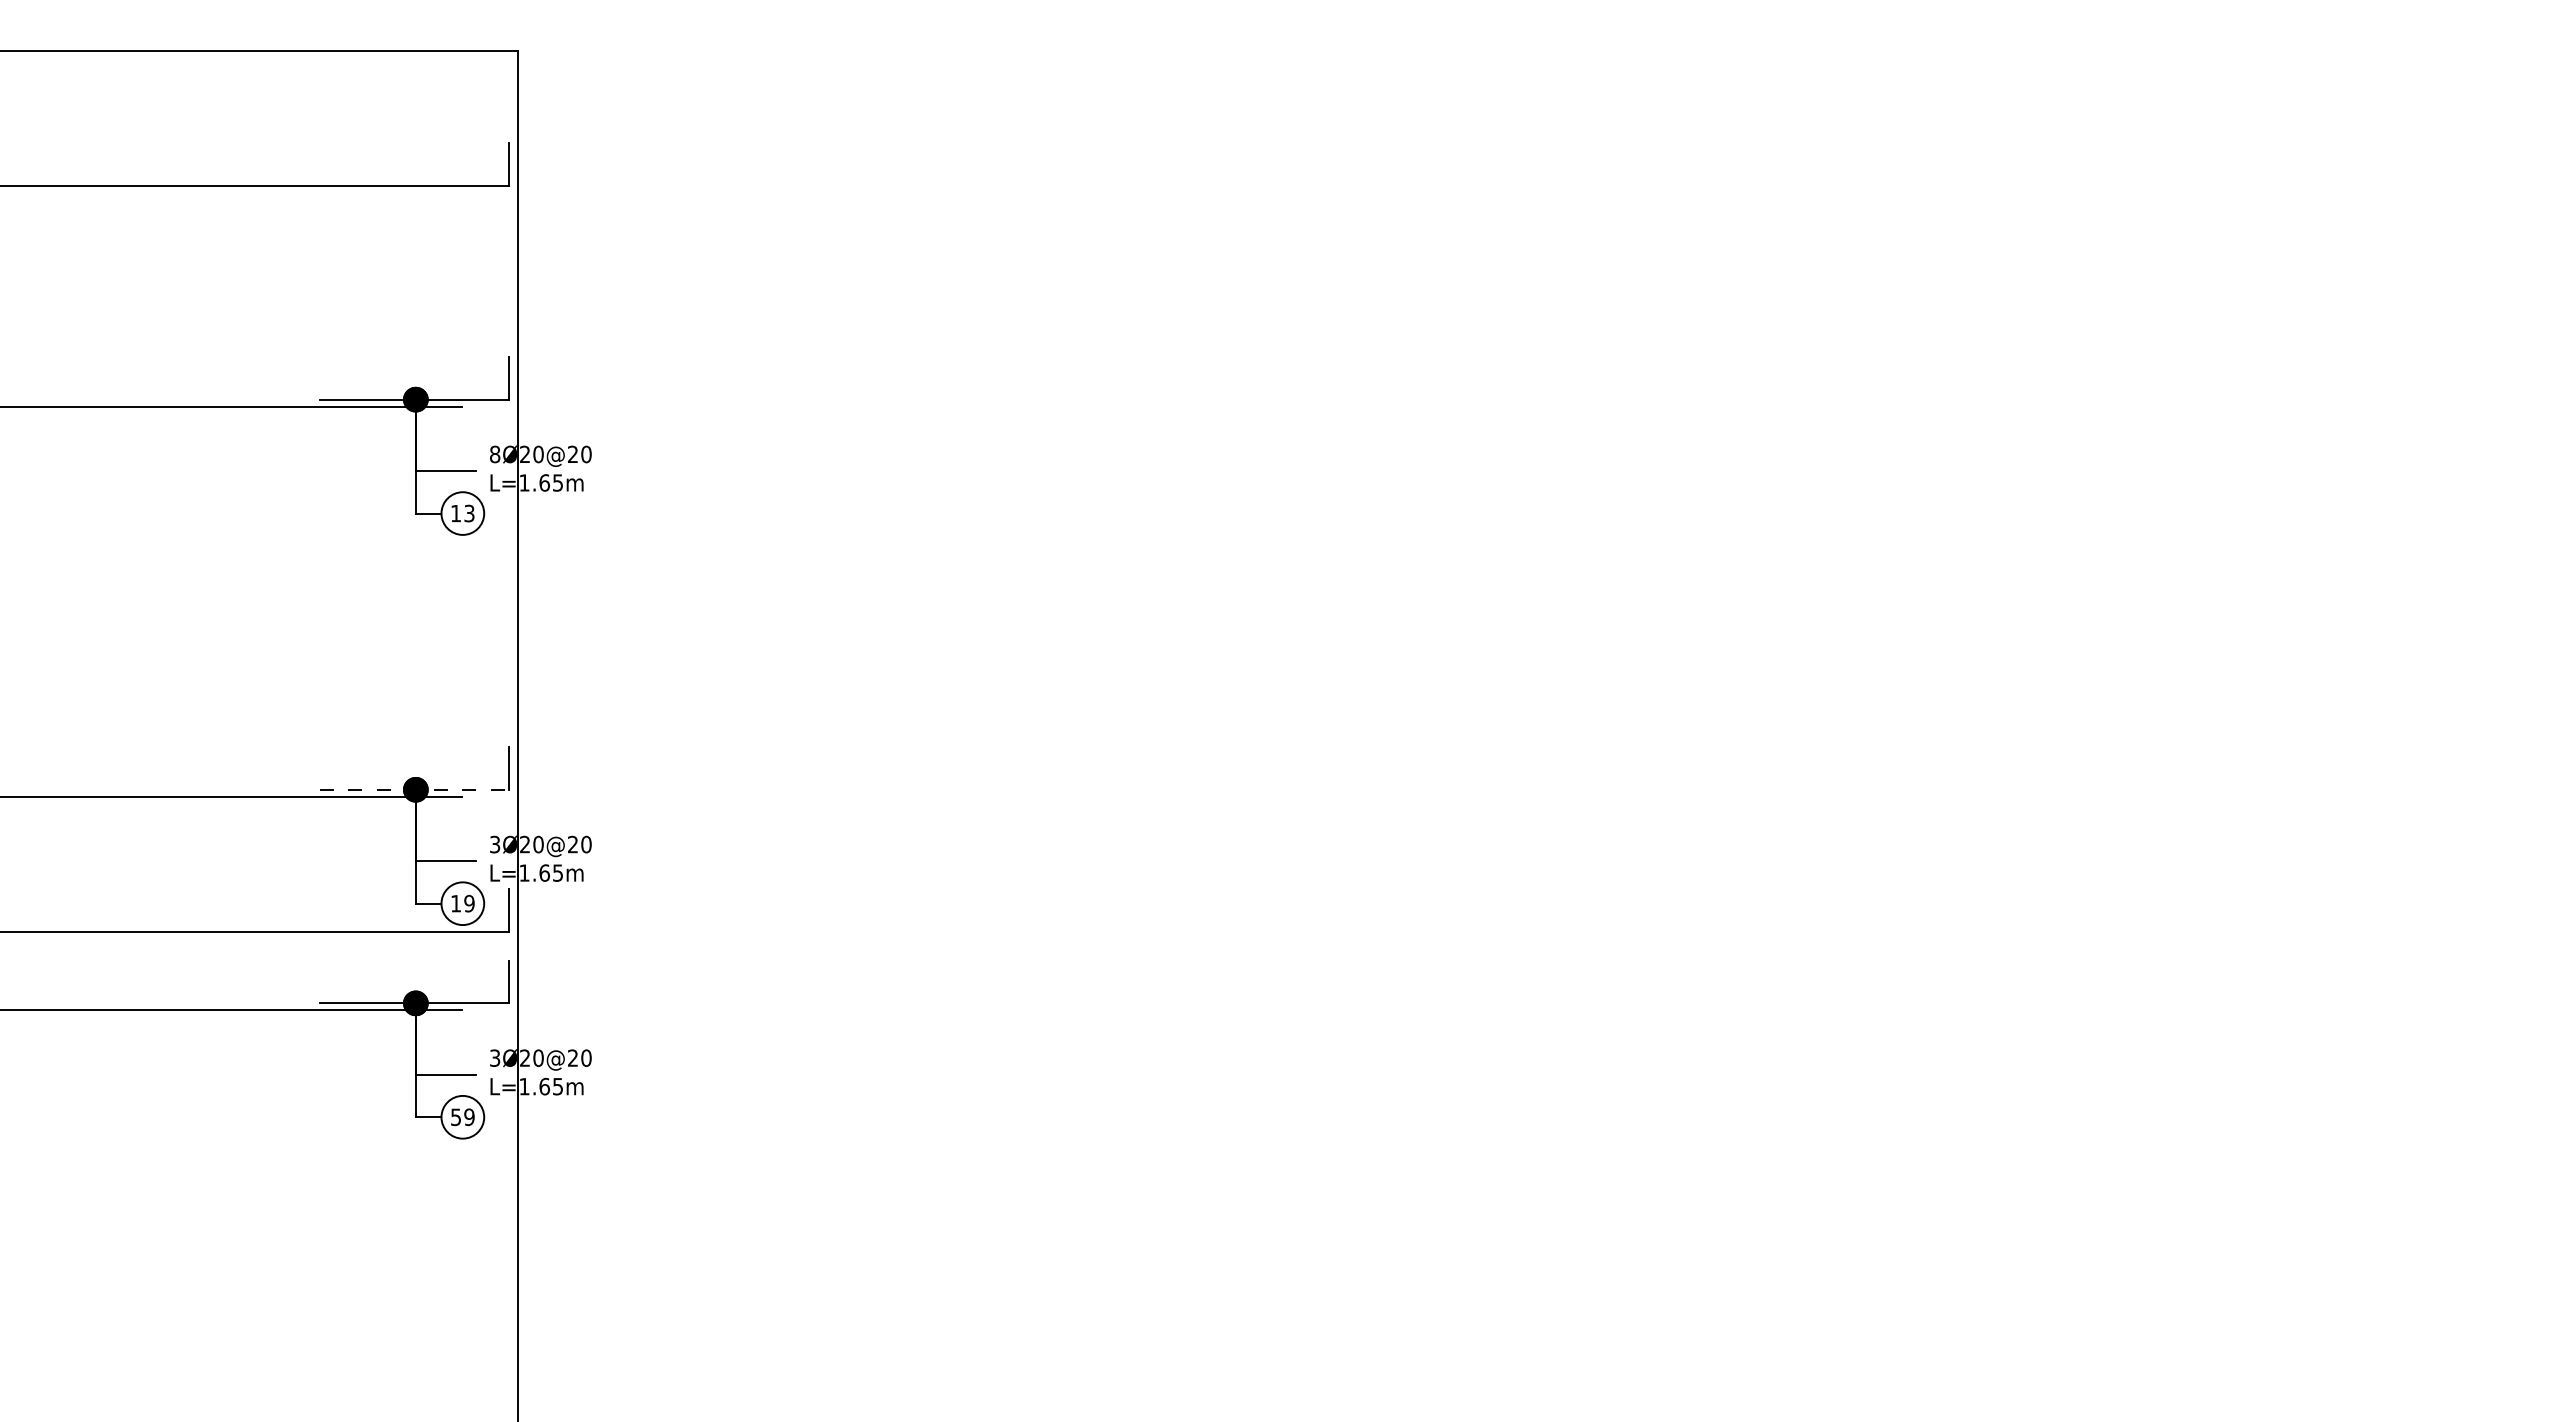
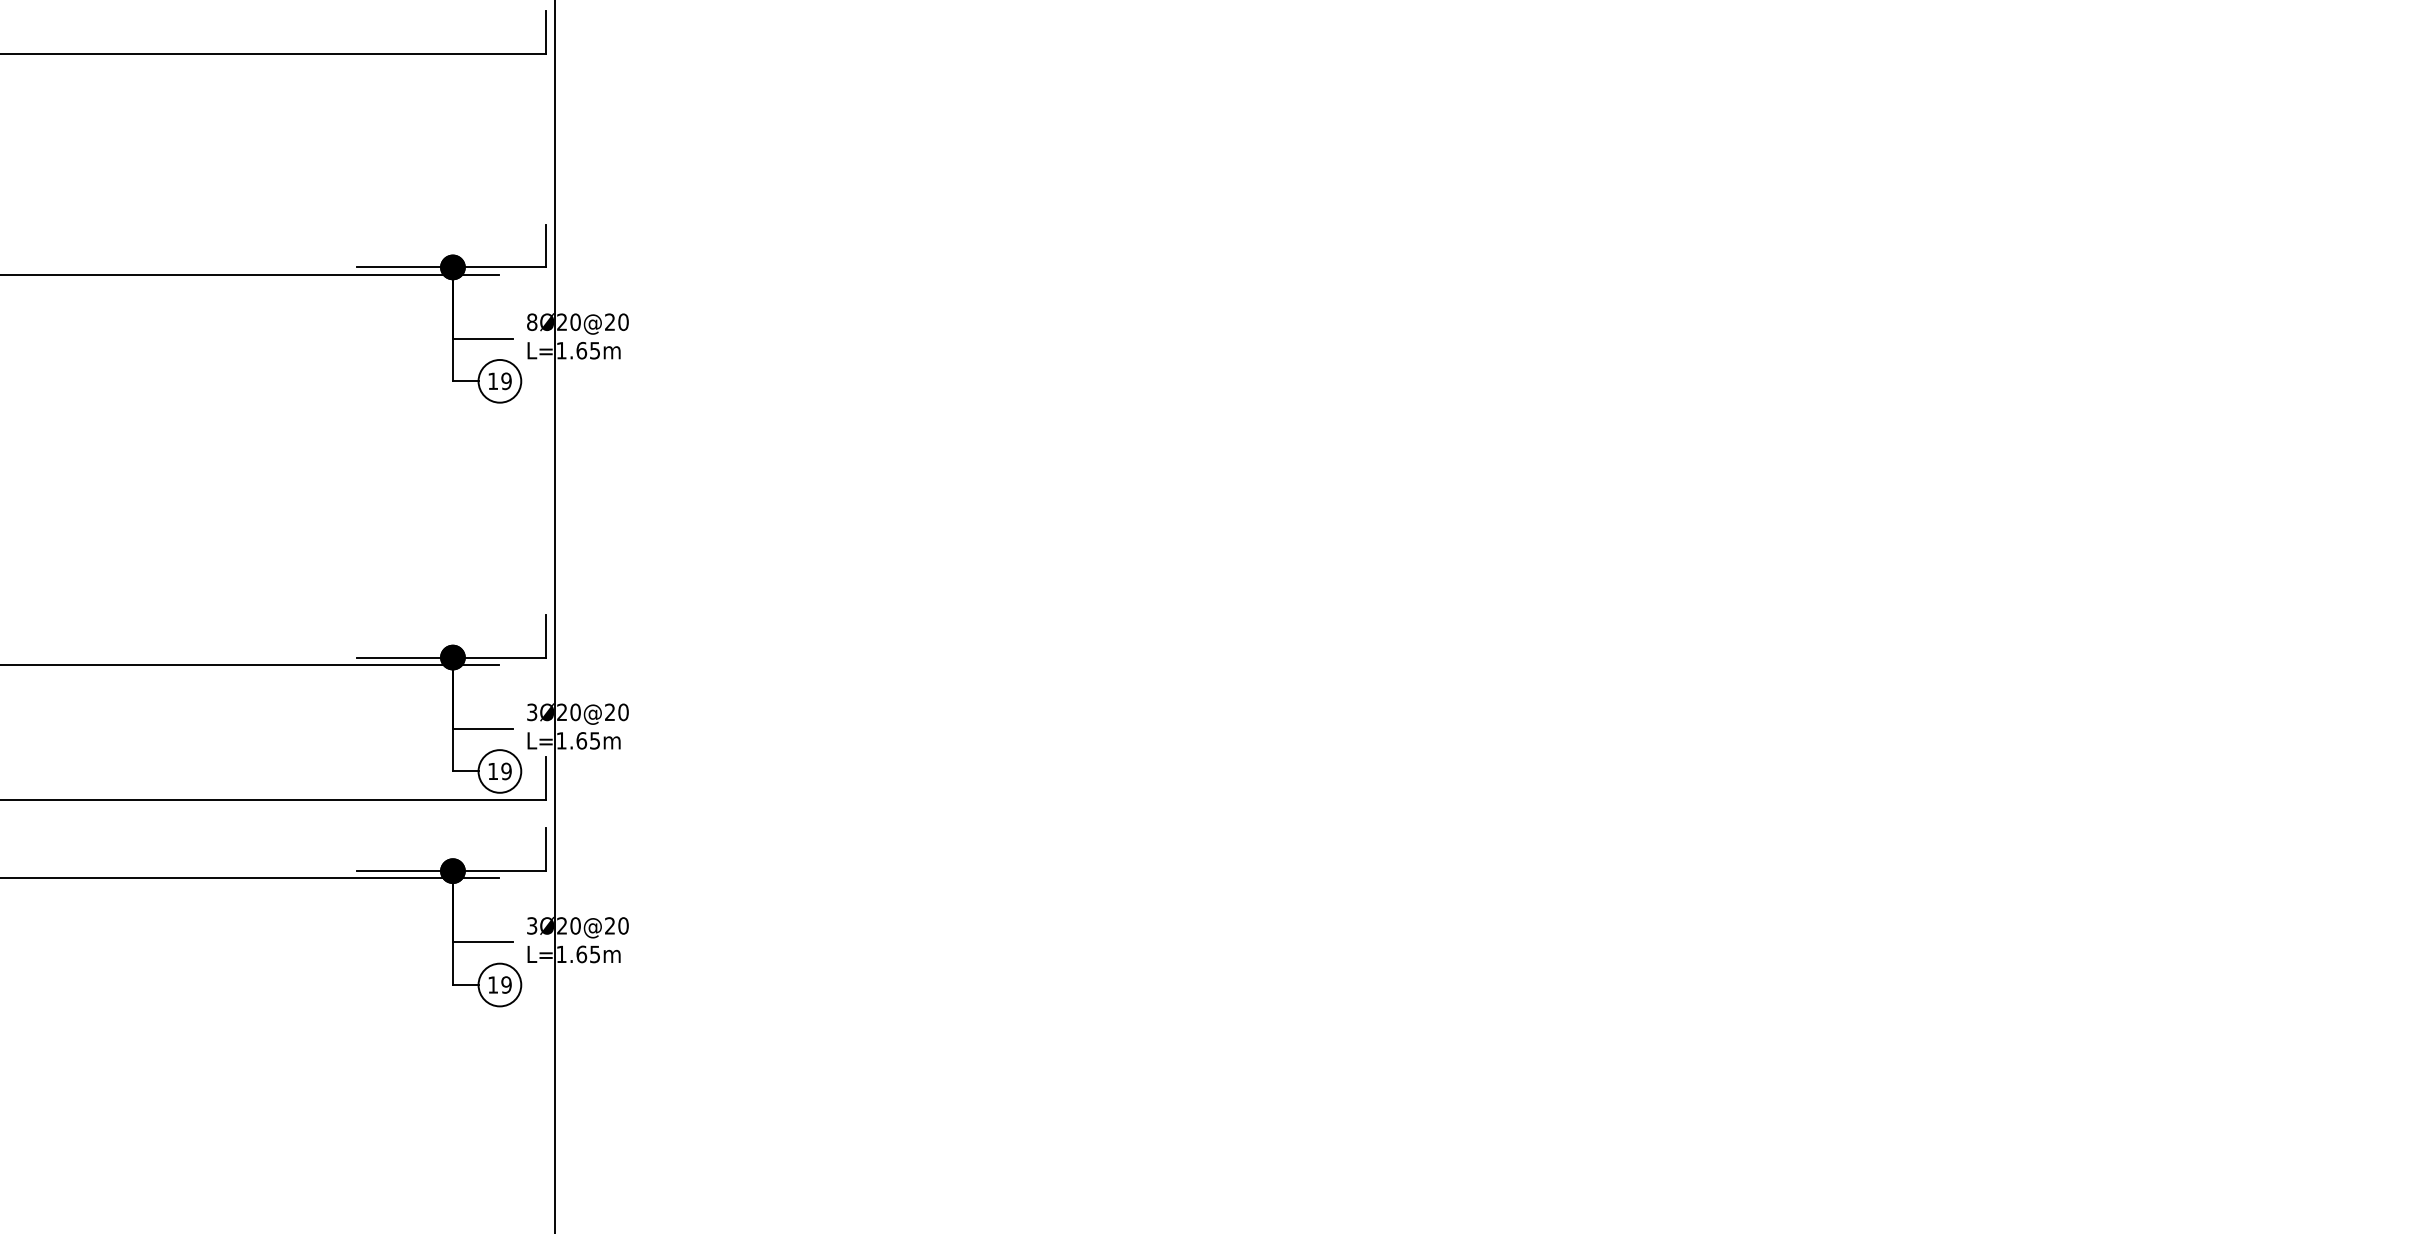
text: (469, 513) -> (506, 381), 13 -> 19
line: (414, 789) -> (451, 657), dashed -> solid
text: (455, 1117) -> (492, 985), 59 -> 19

